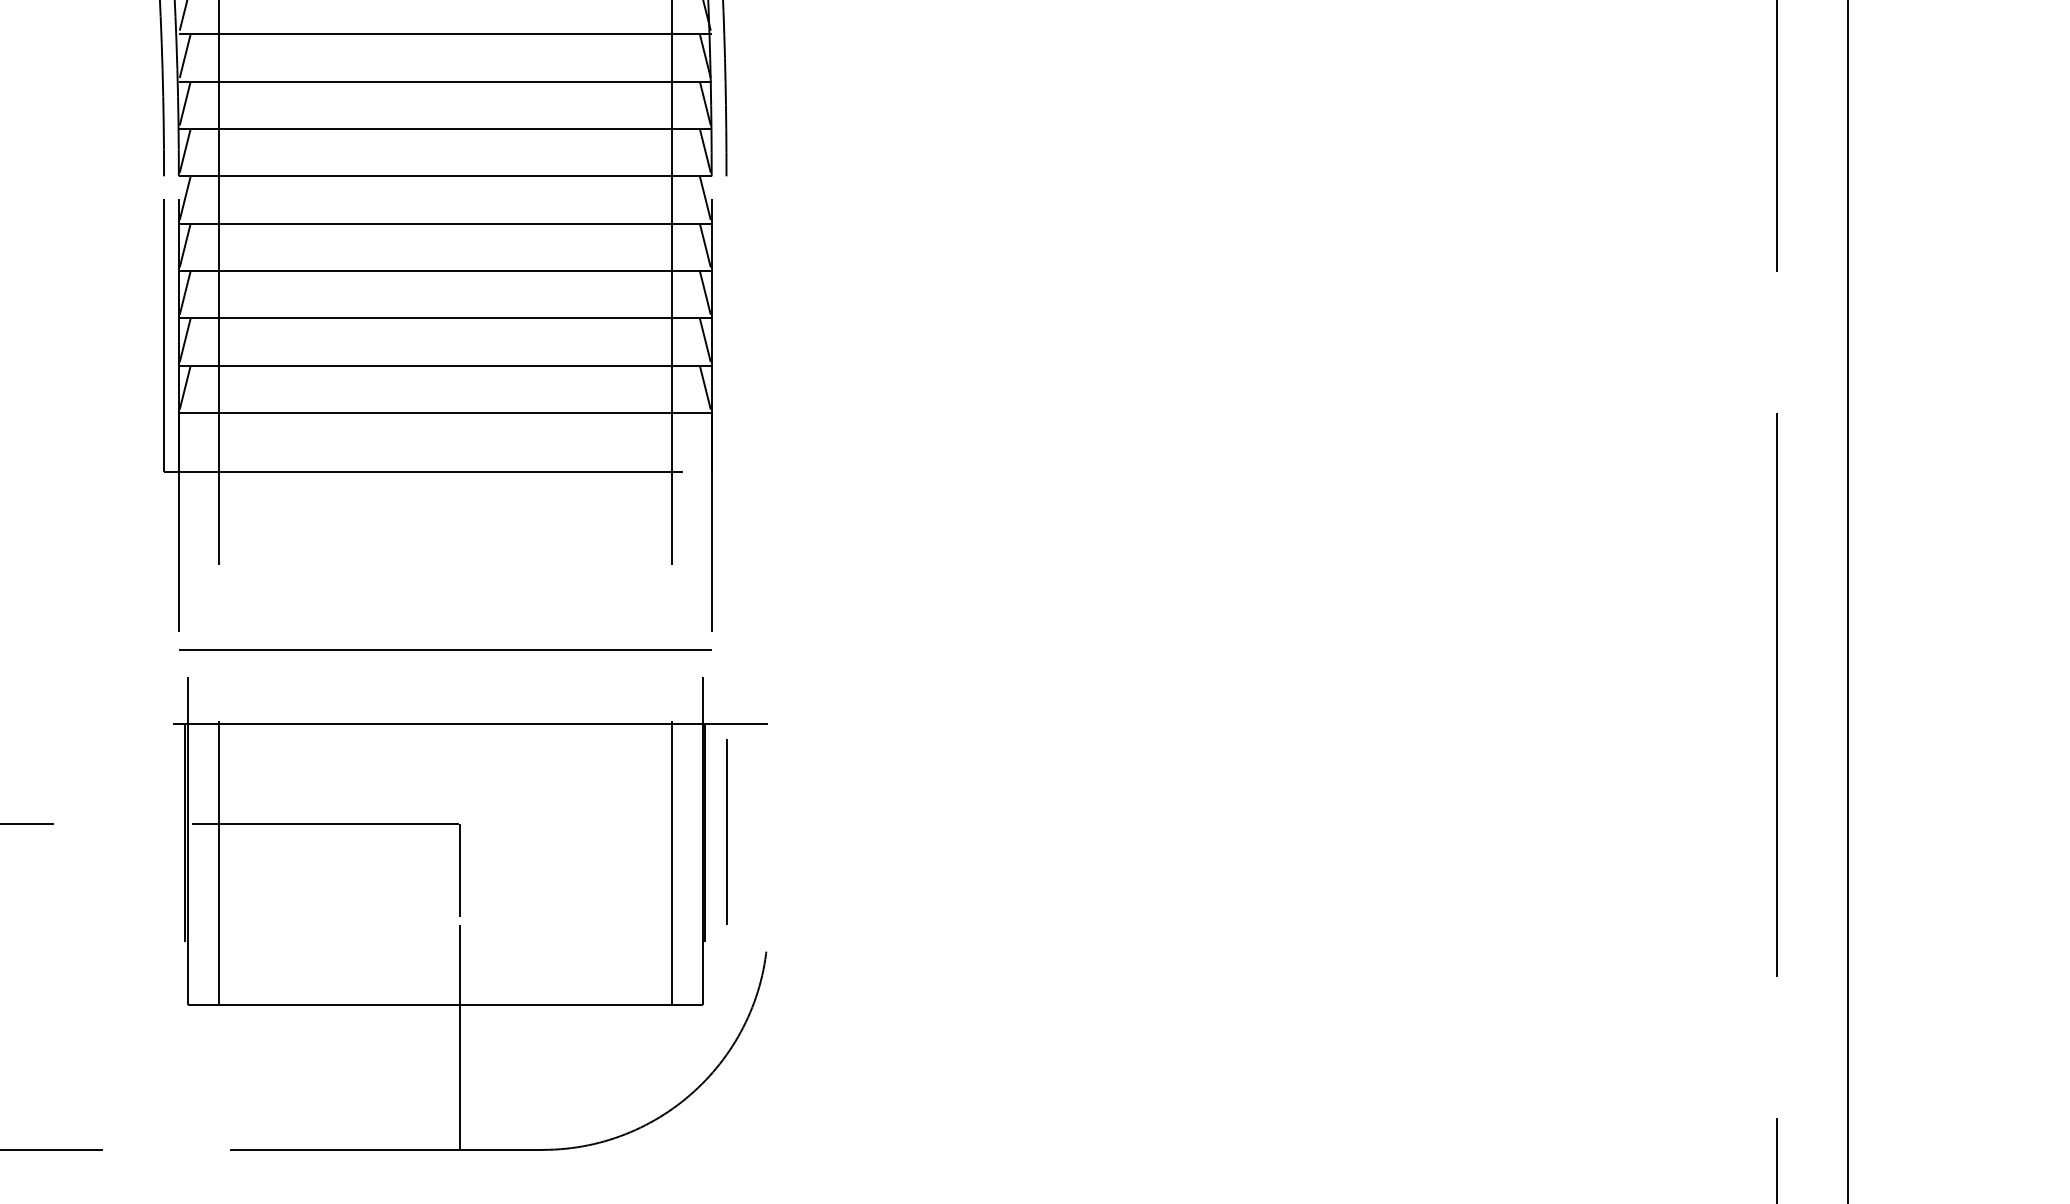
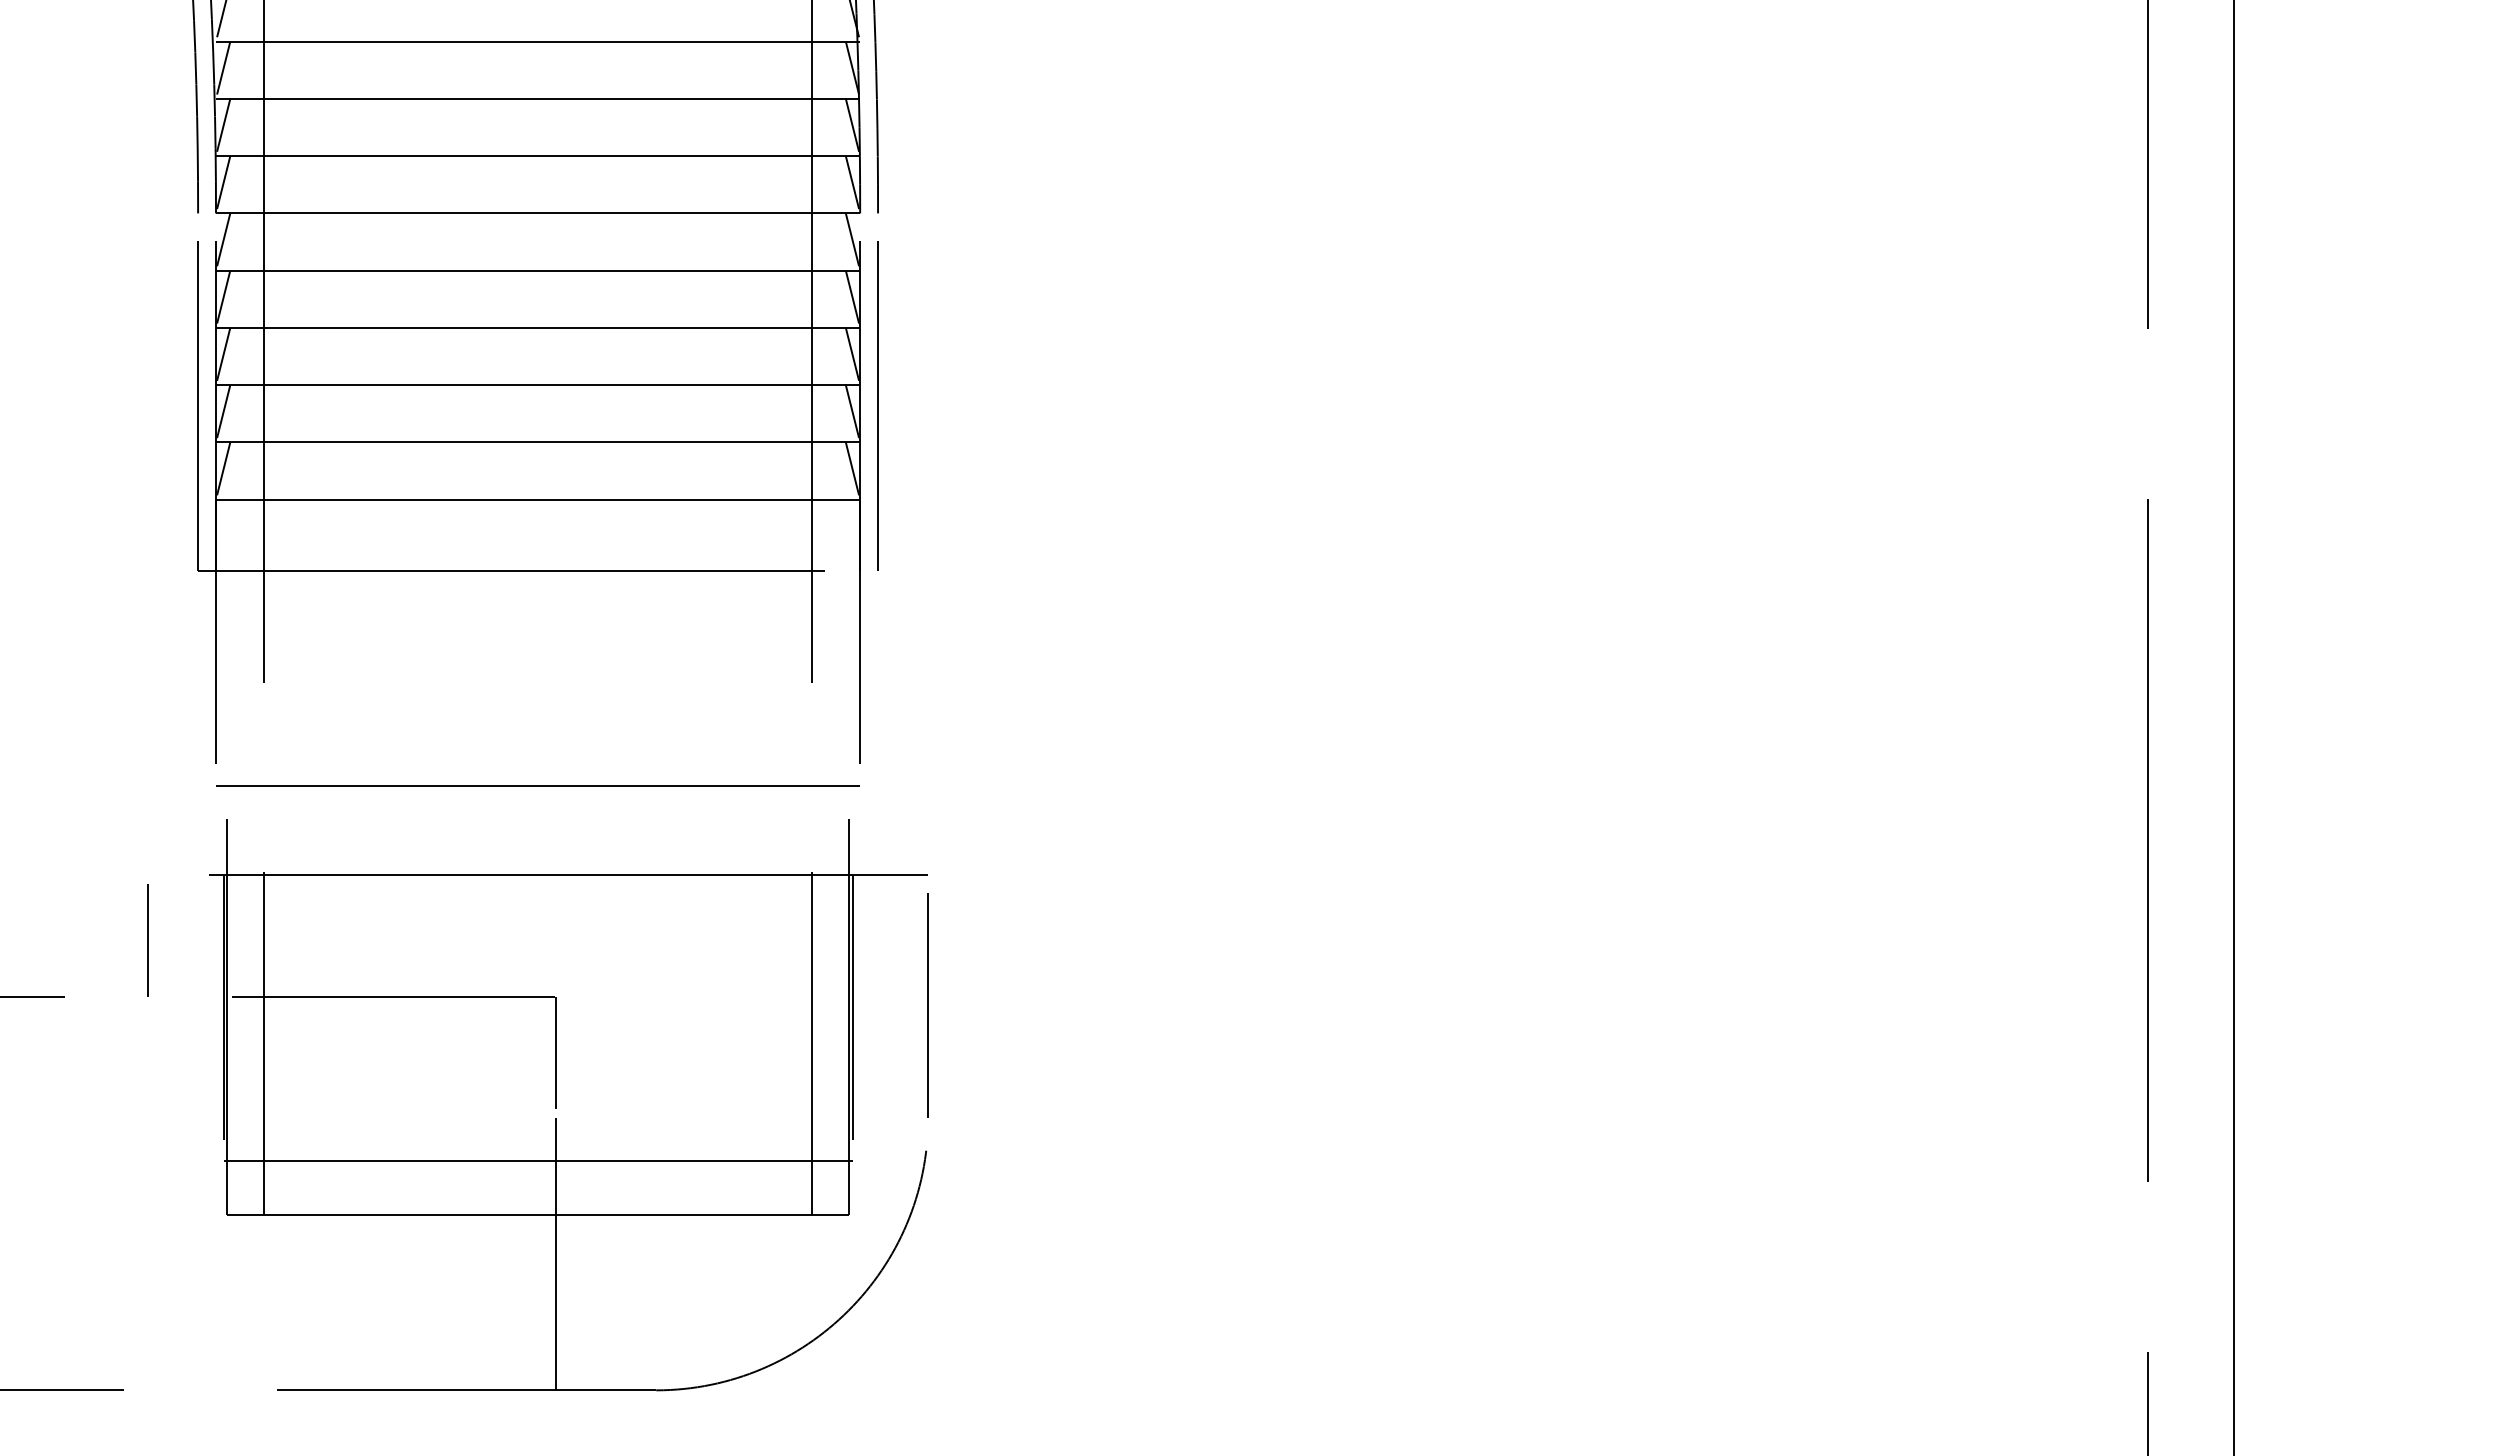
line: (726, 335) -> (877, 405), added
line: (123, 773) -> (148, 935), added
line: (726, 831) -> (927, 1005), moved
line: (444, 960) -> (537, 1161), added

